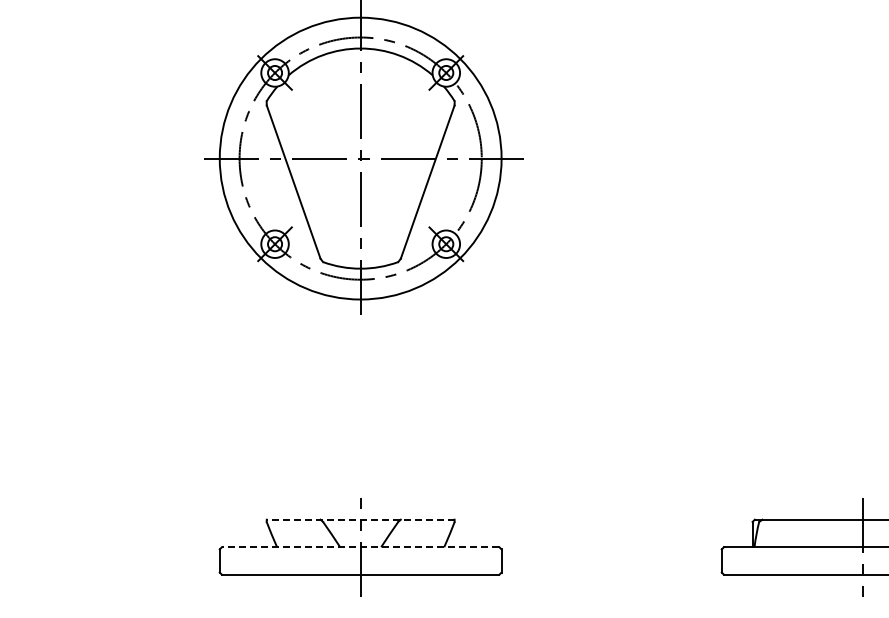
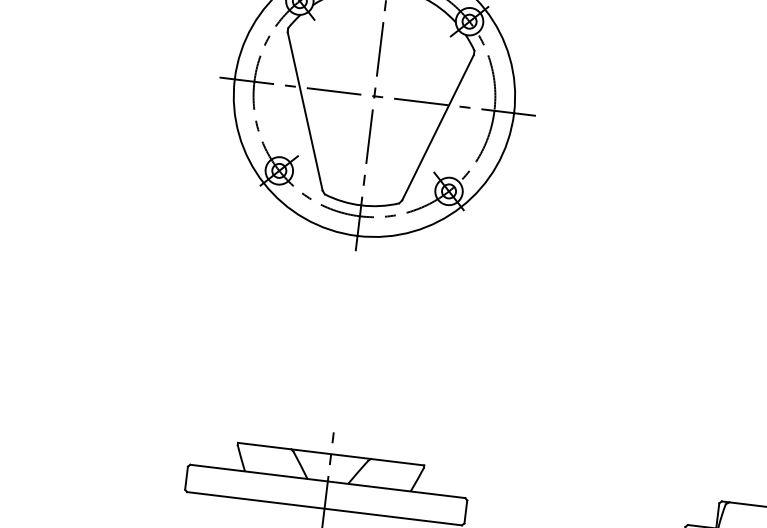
line: (360, 519) -> (330, 453), dashed -> solid
line: (360, 547) -> (327, 481), dashed -> solid

